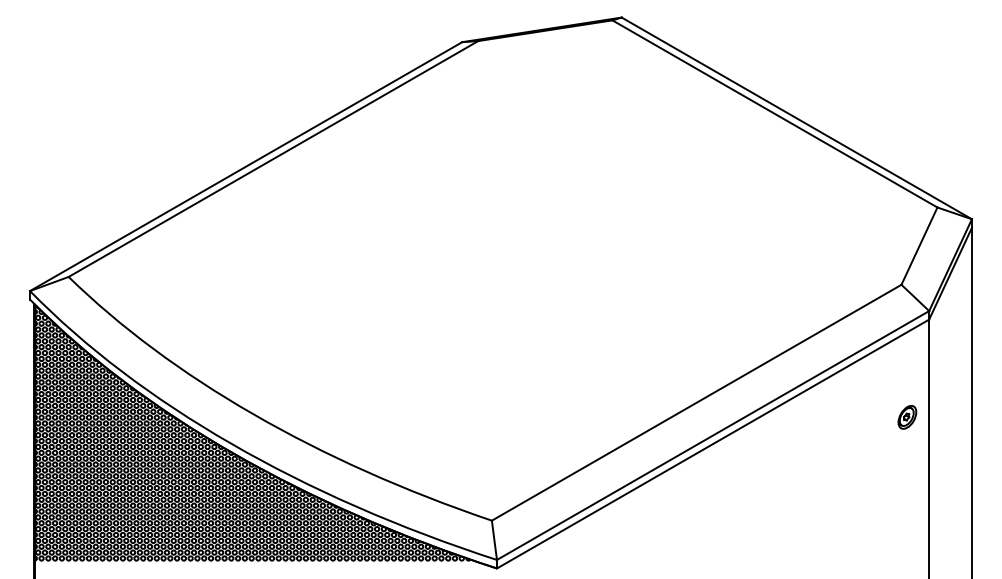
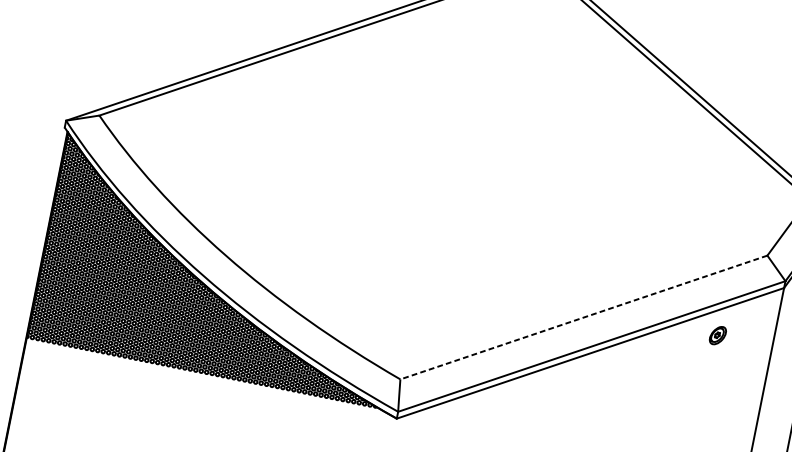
line: (696, 402) -> (583, 317), solid -> dashed
part: (907, 417) -> (717, 335), moved

